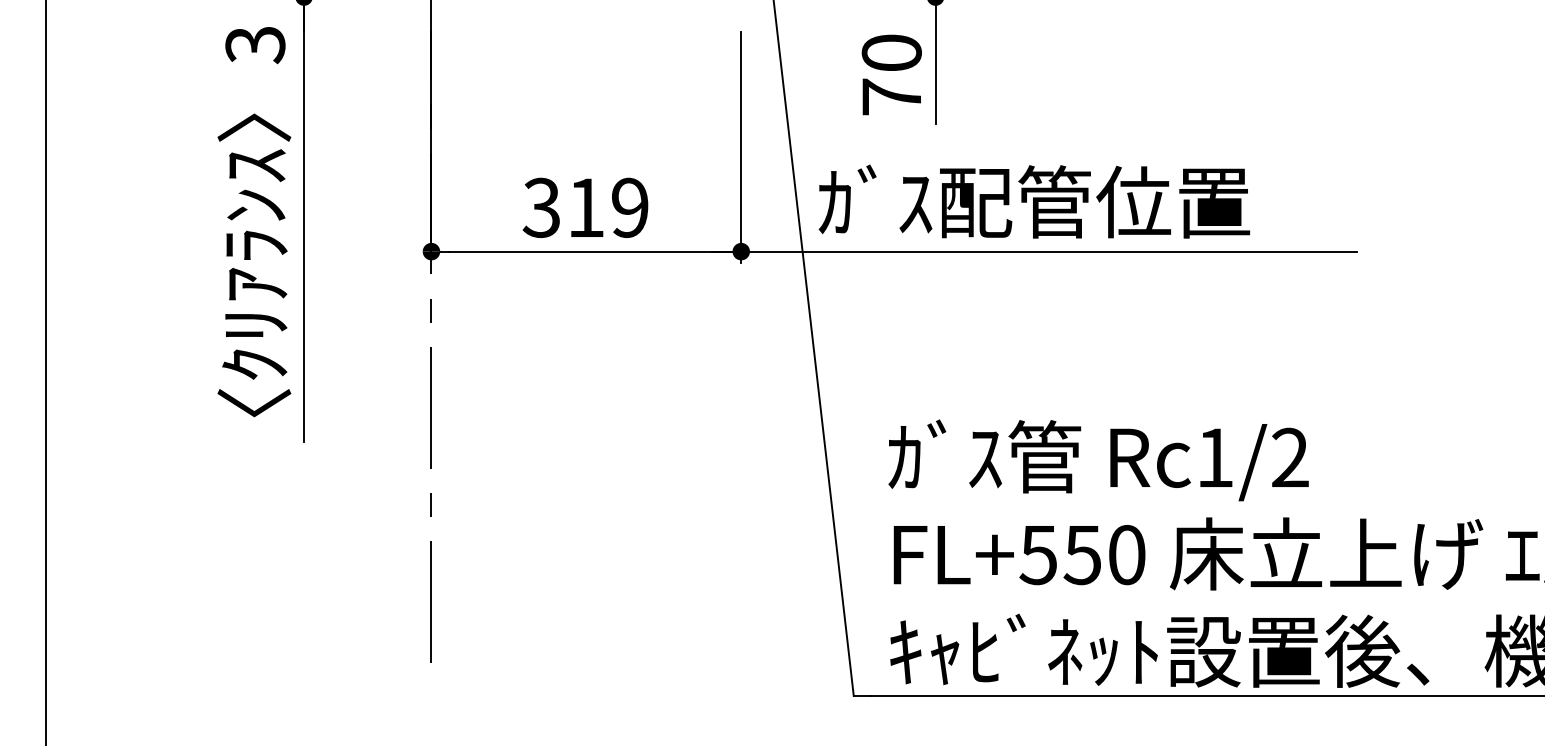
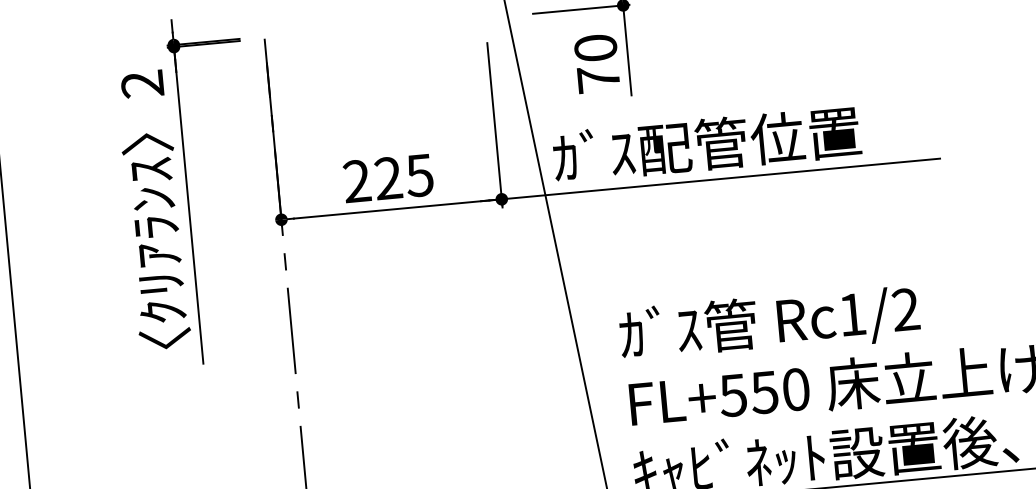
text: (255, 45) -> (142, 84), 3 -> 2
text: (585, 207) -> (388, 178), 319 -> 225

